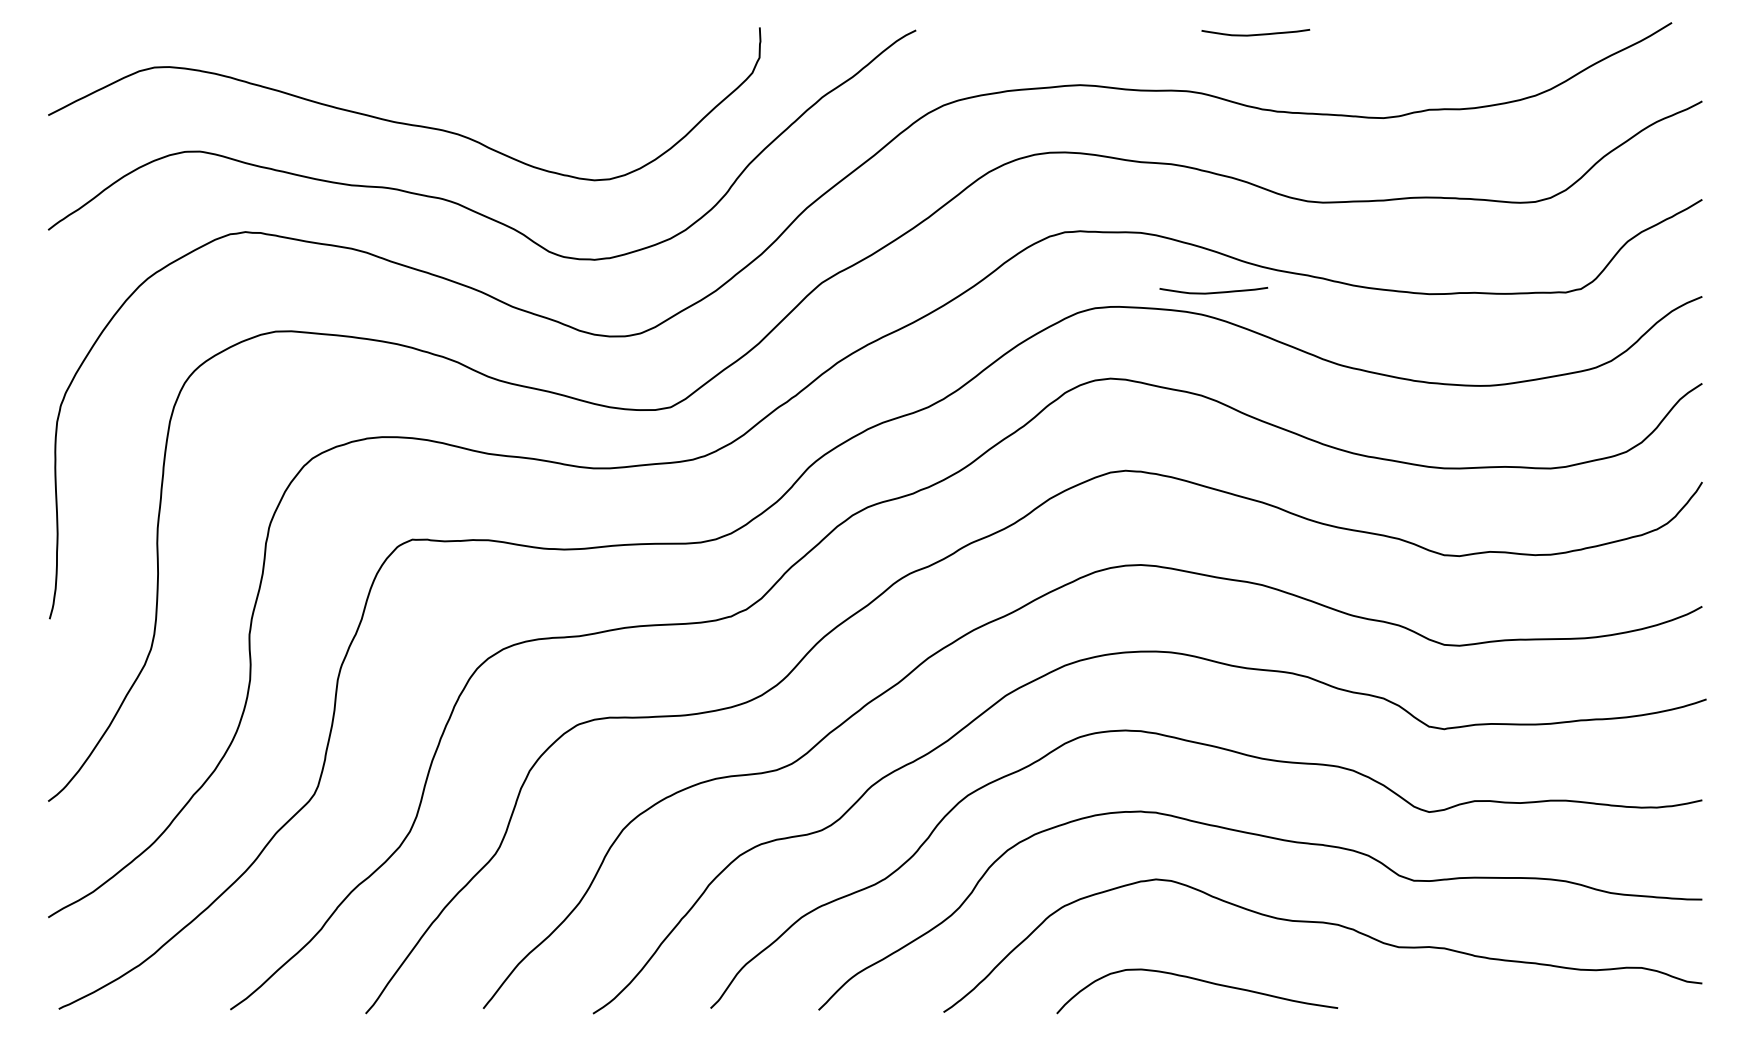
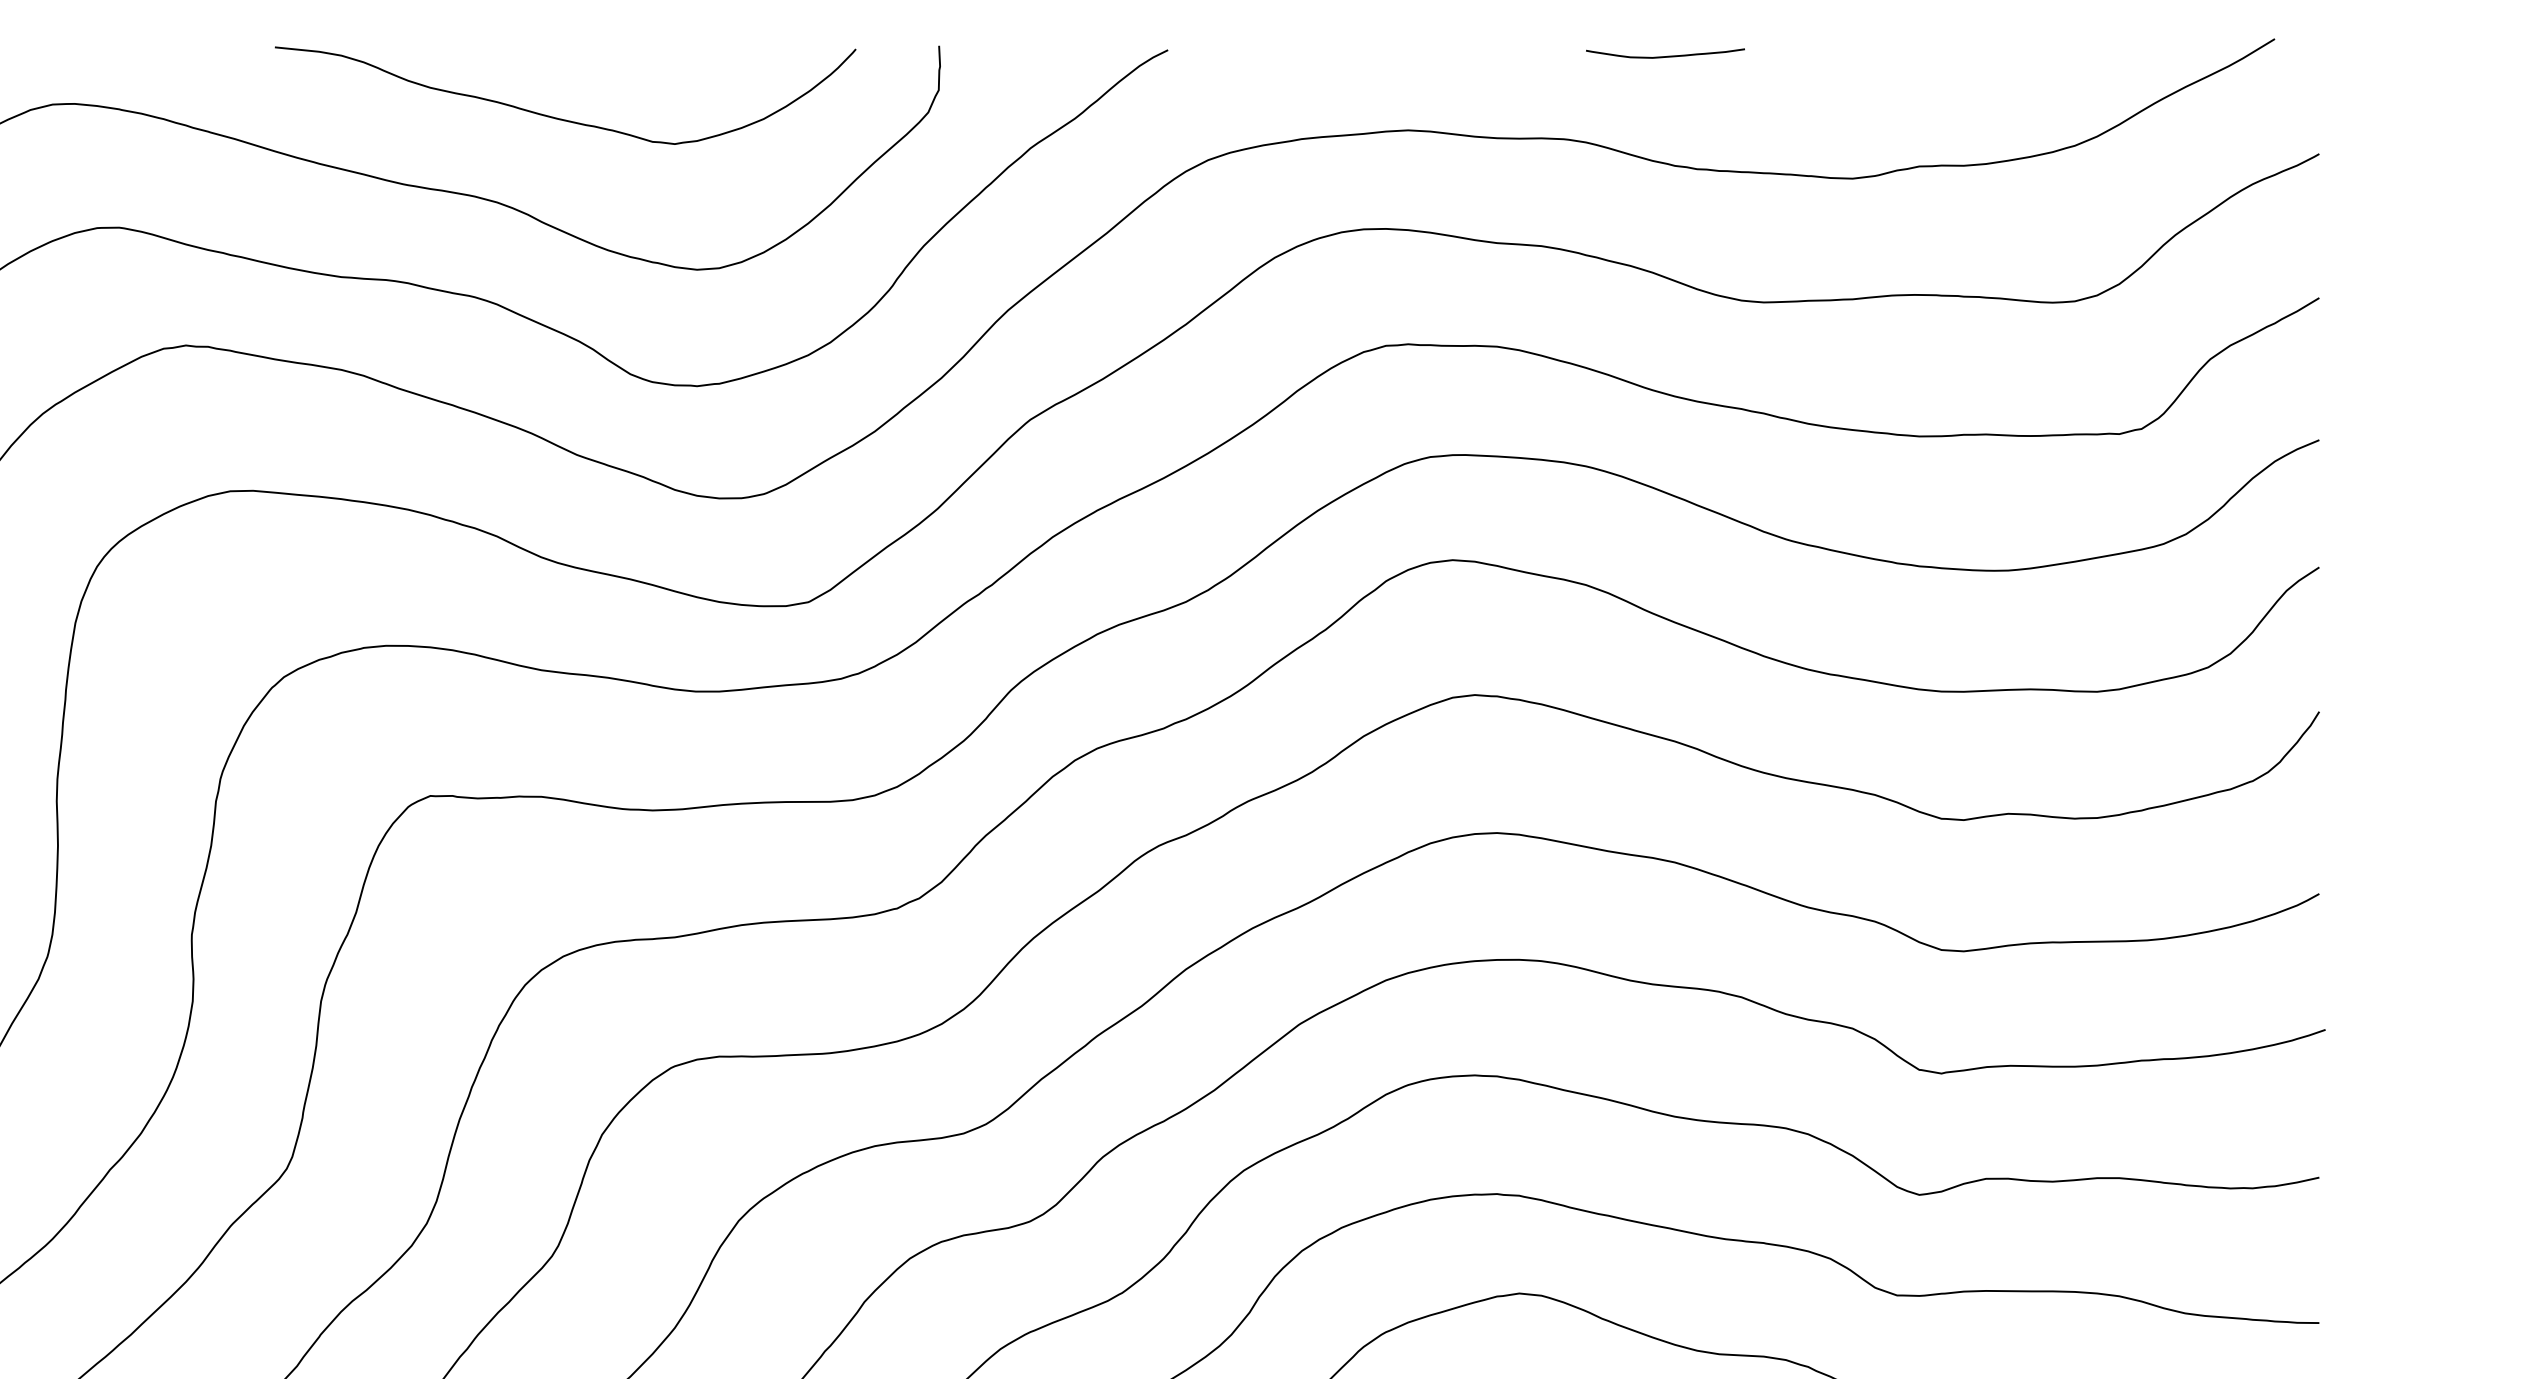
curve: (501, 76) -> (560, 117), added
curve: (1213, 292) -> (1603, 434), removed

